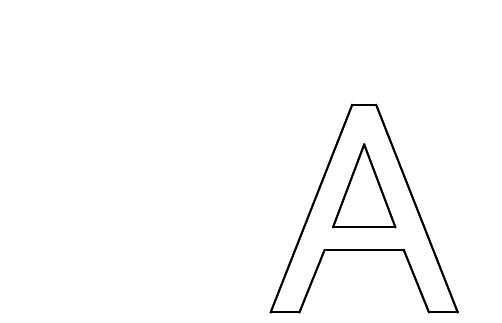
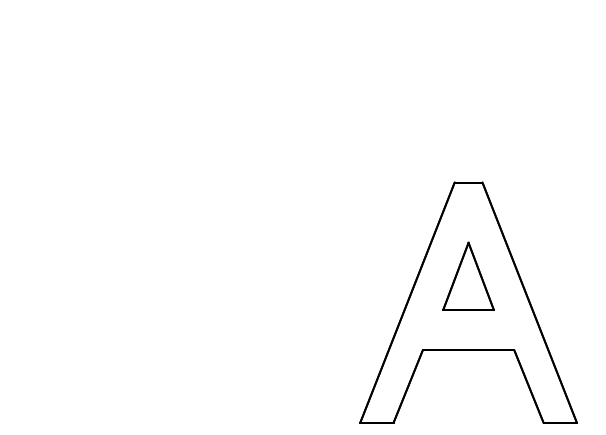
part: (364, 186) -> (468, 276), size x0.7

